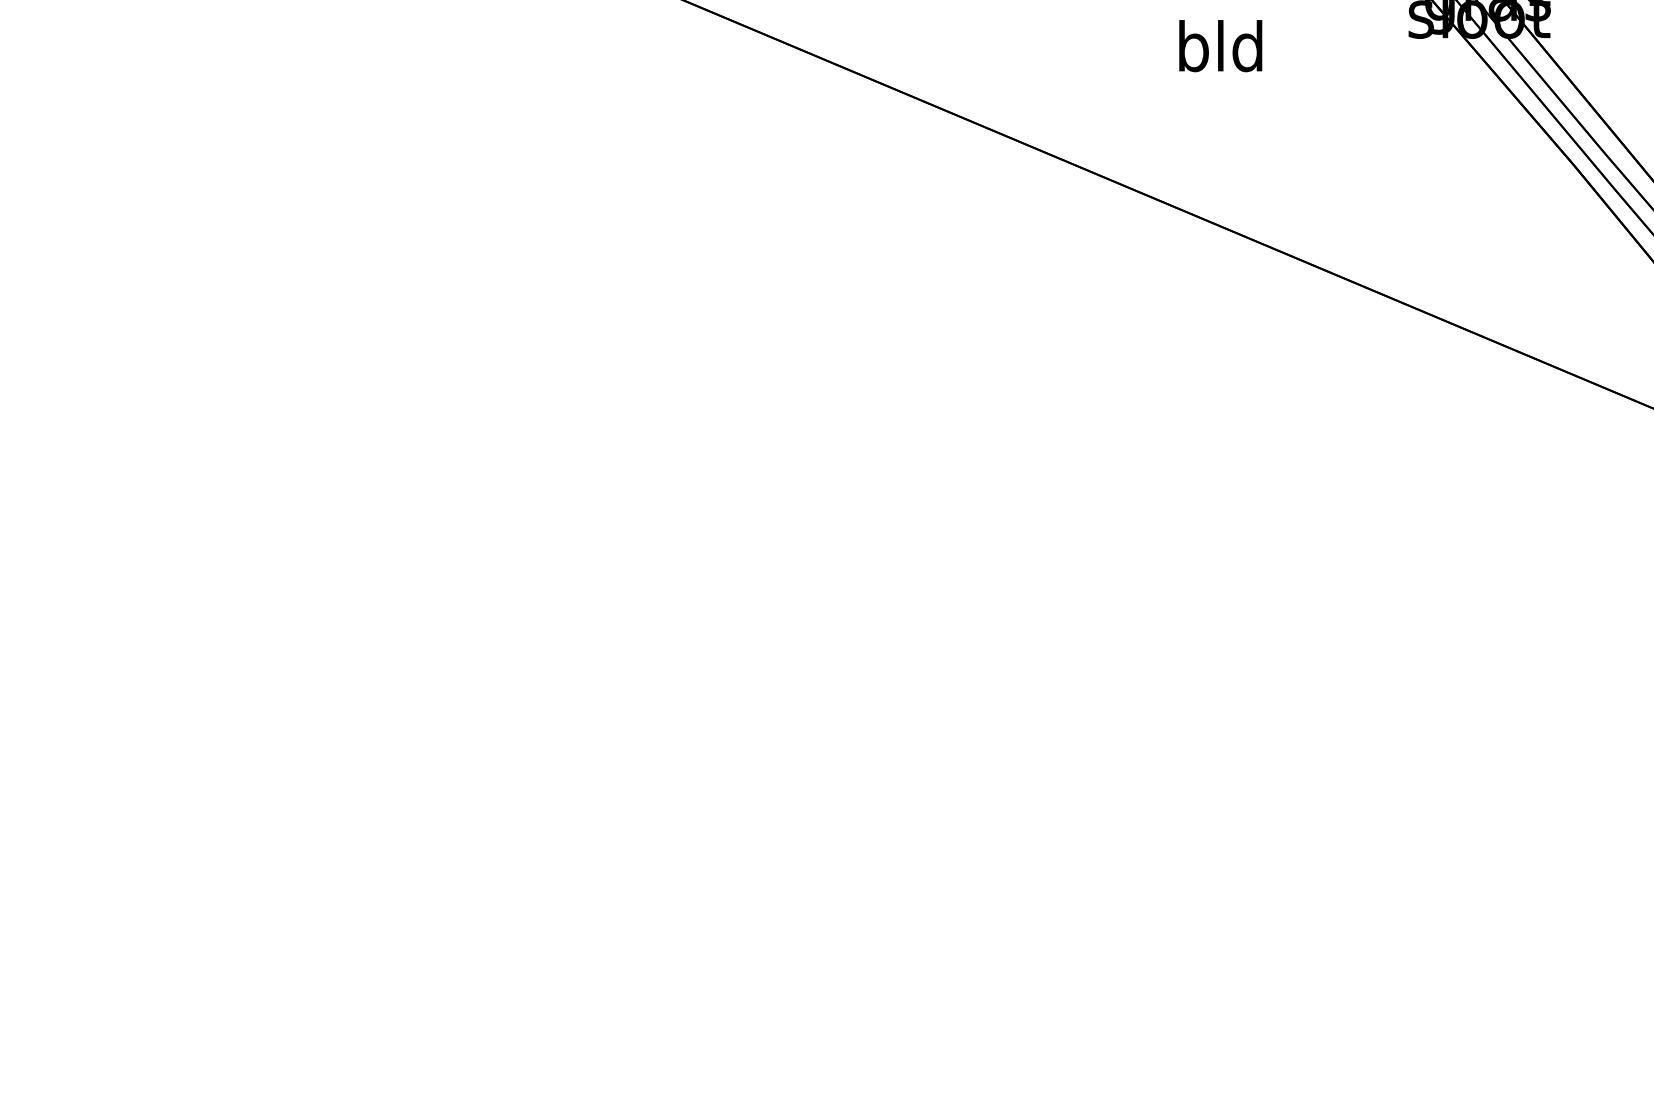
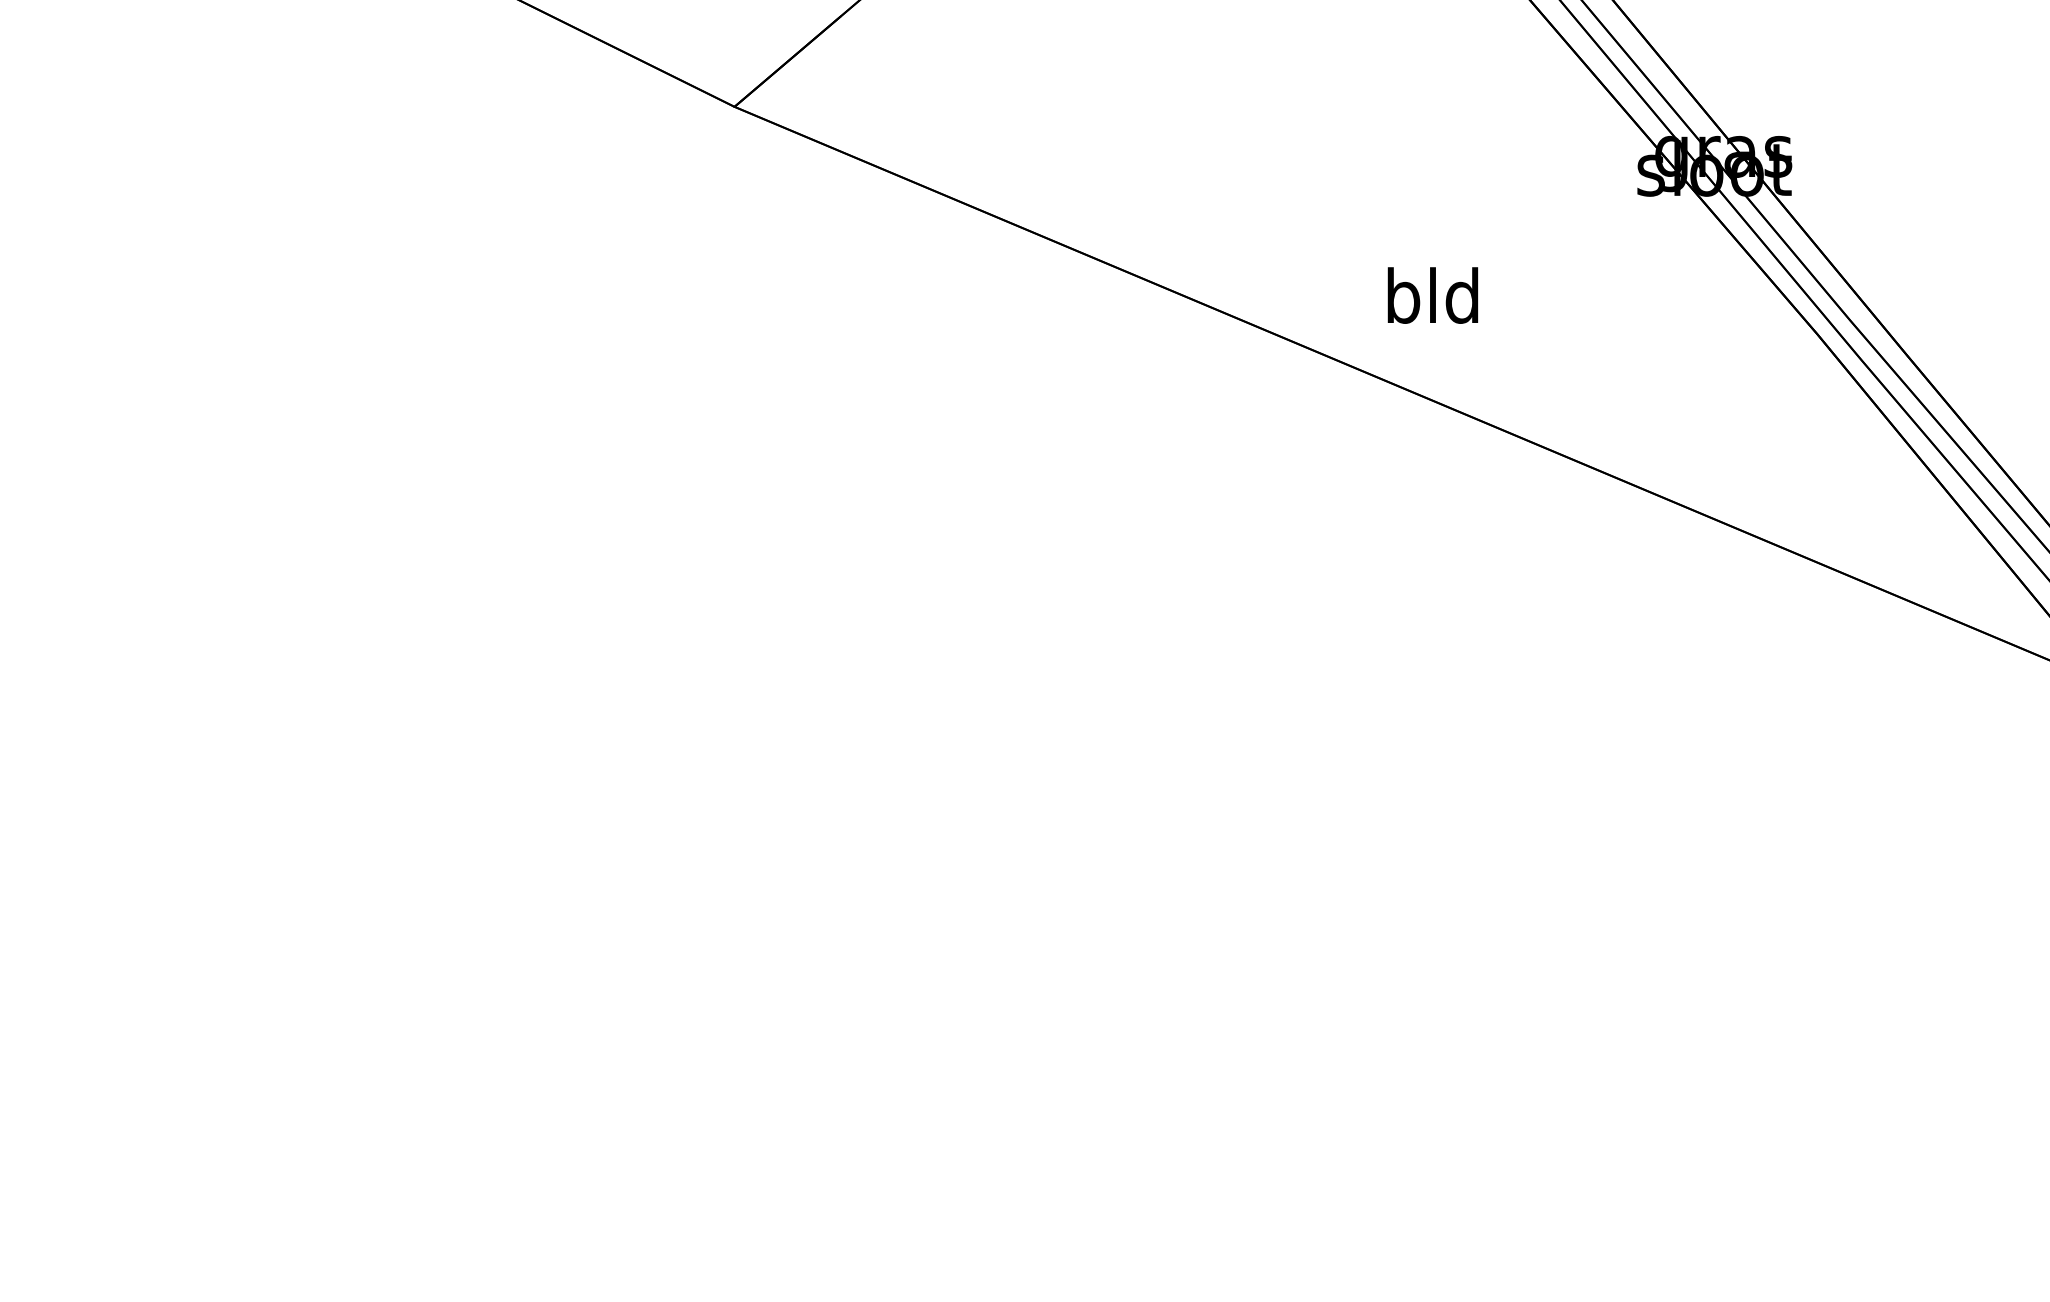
text: (1220, 46) -> (1432, 295), moved

